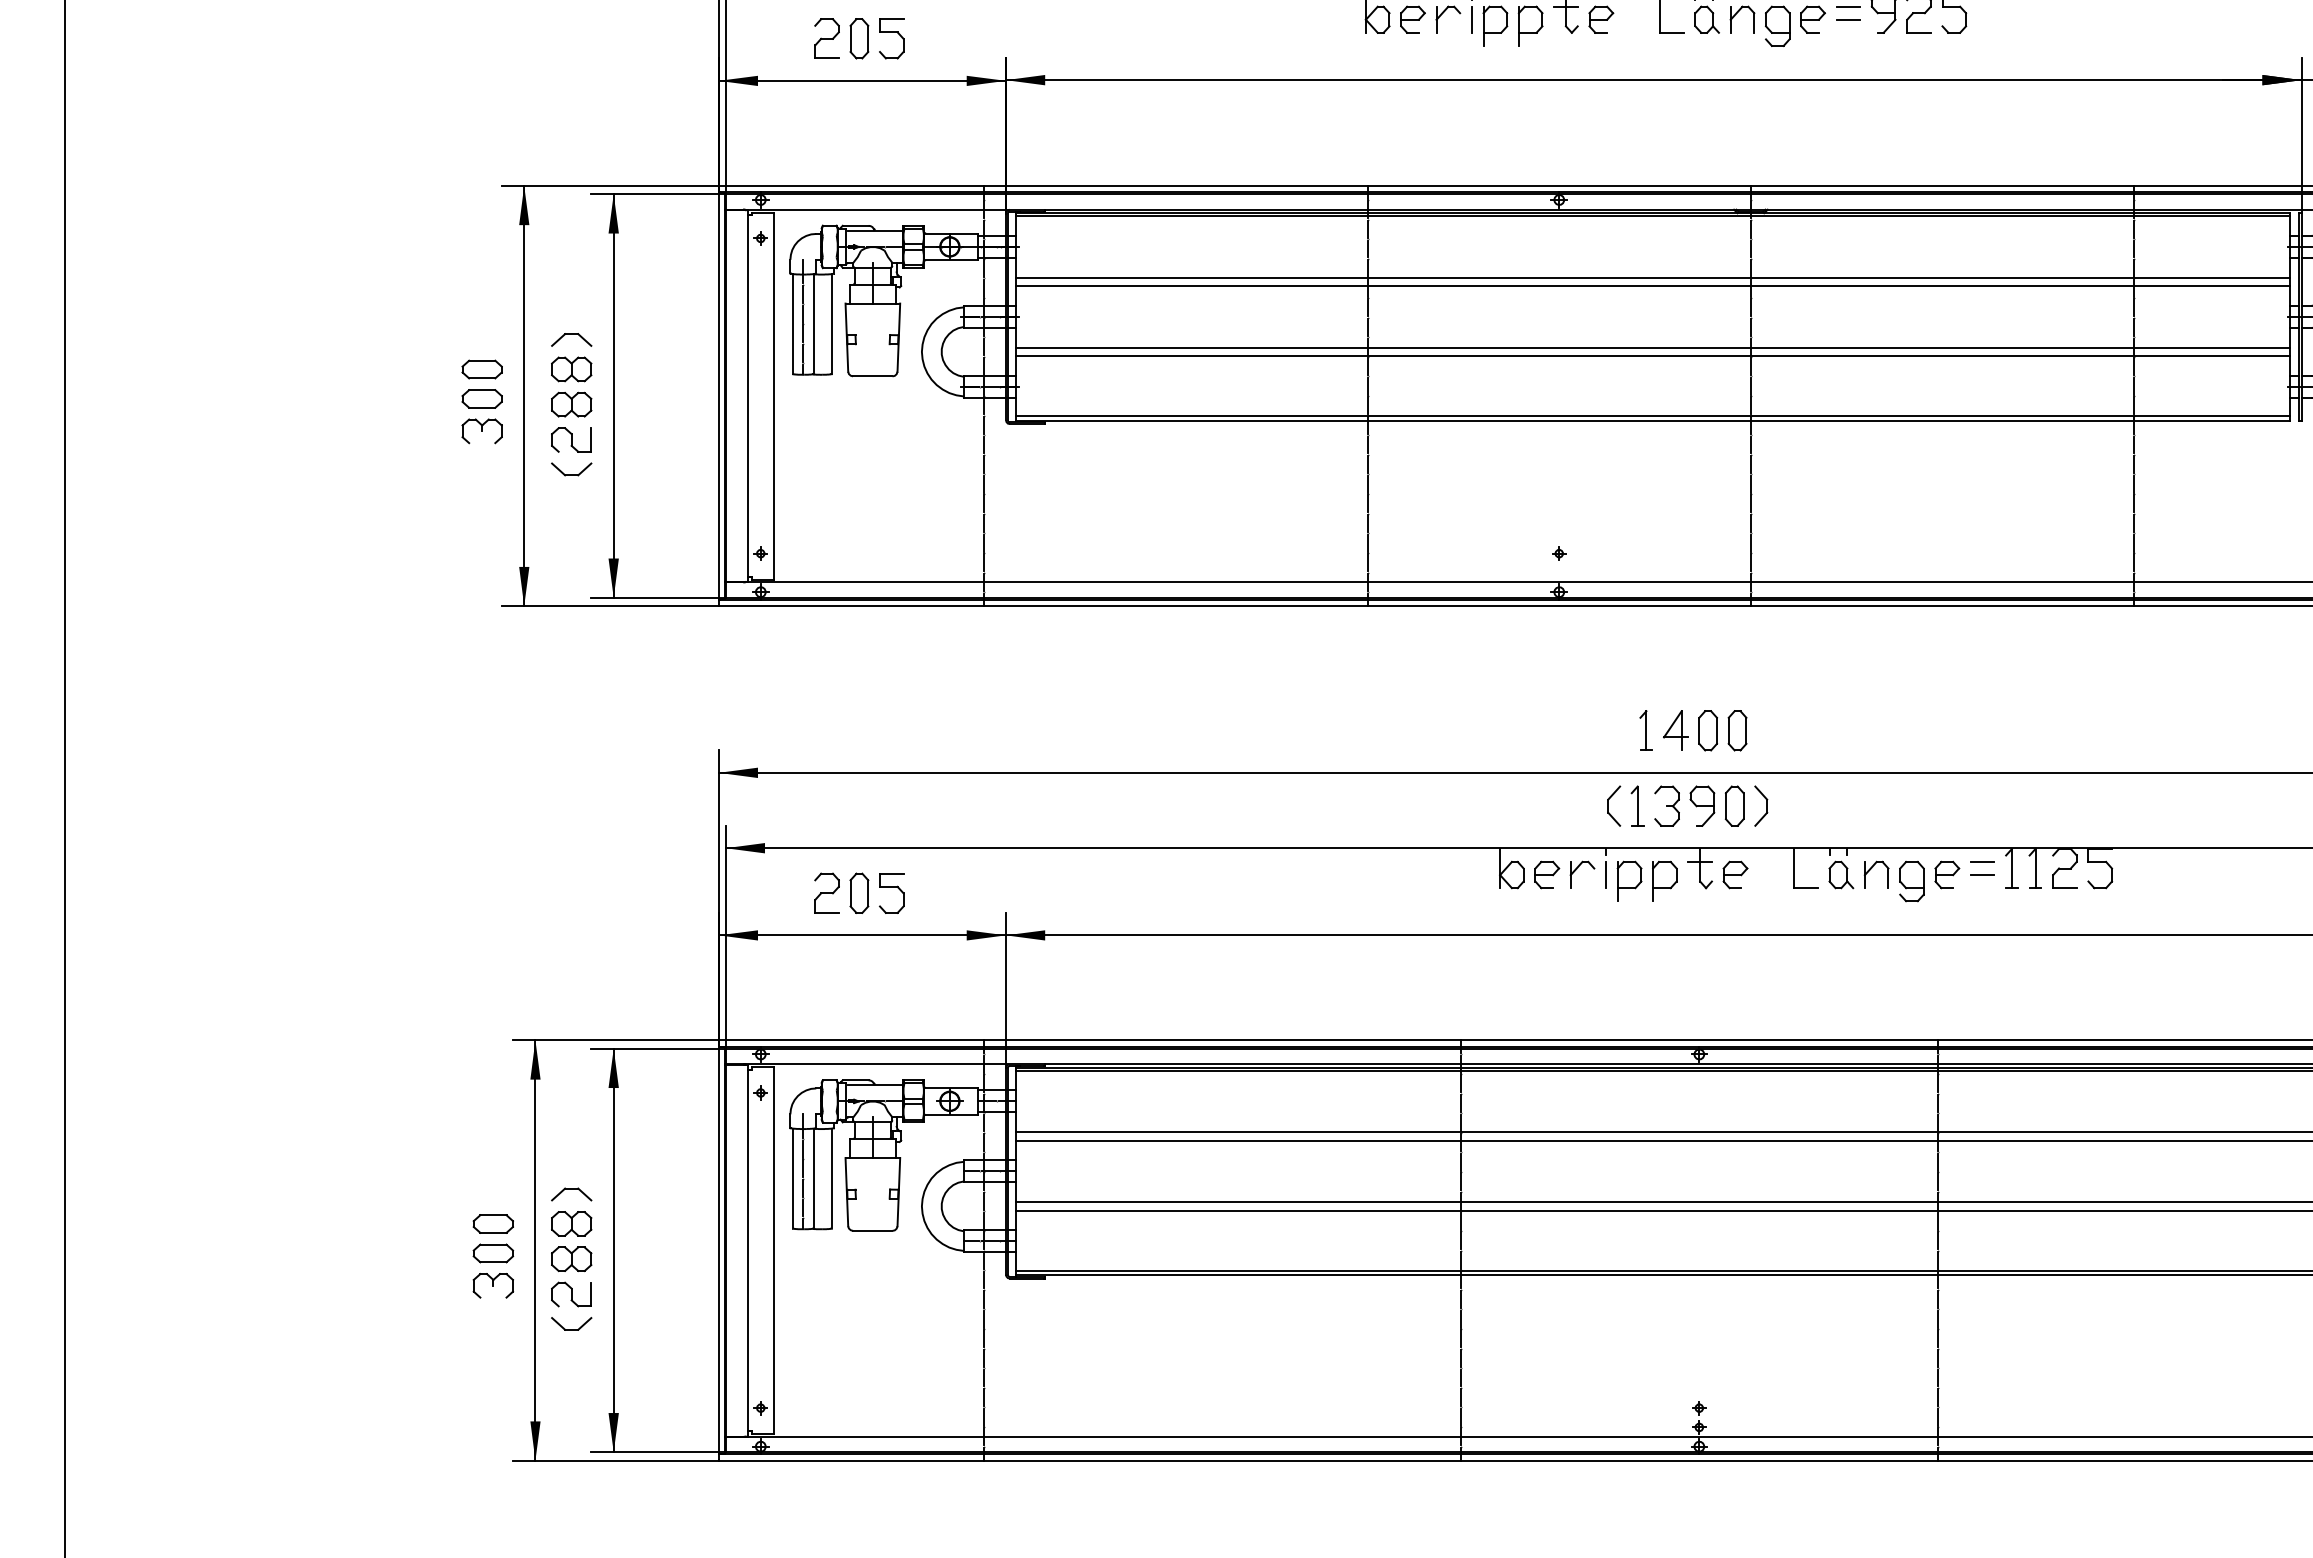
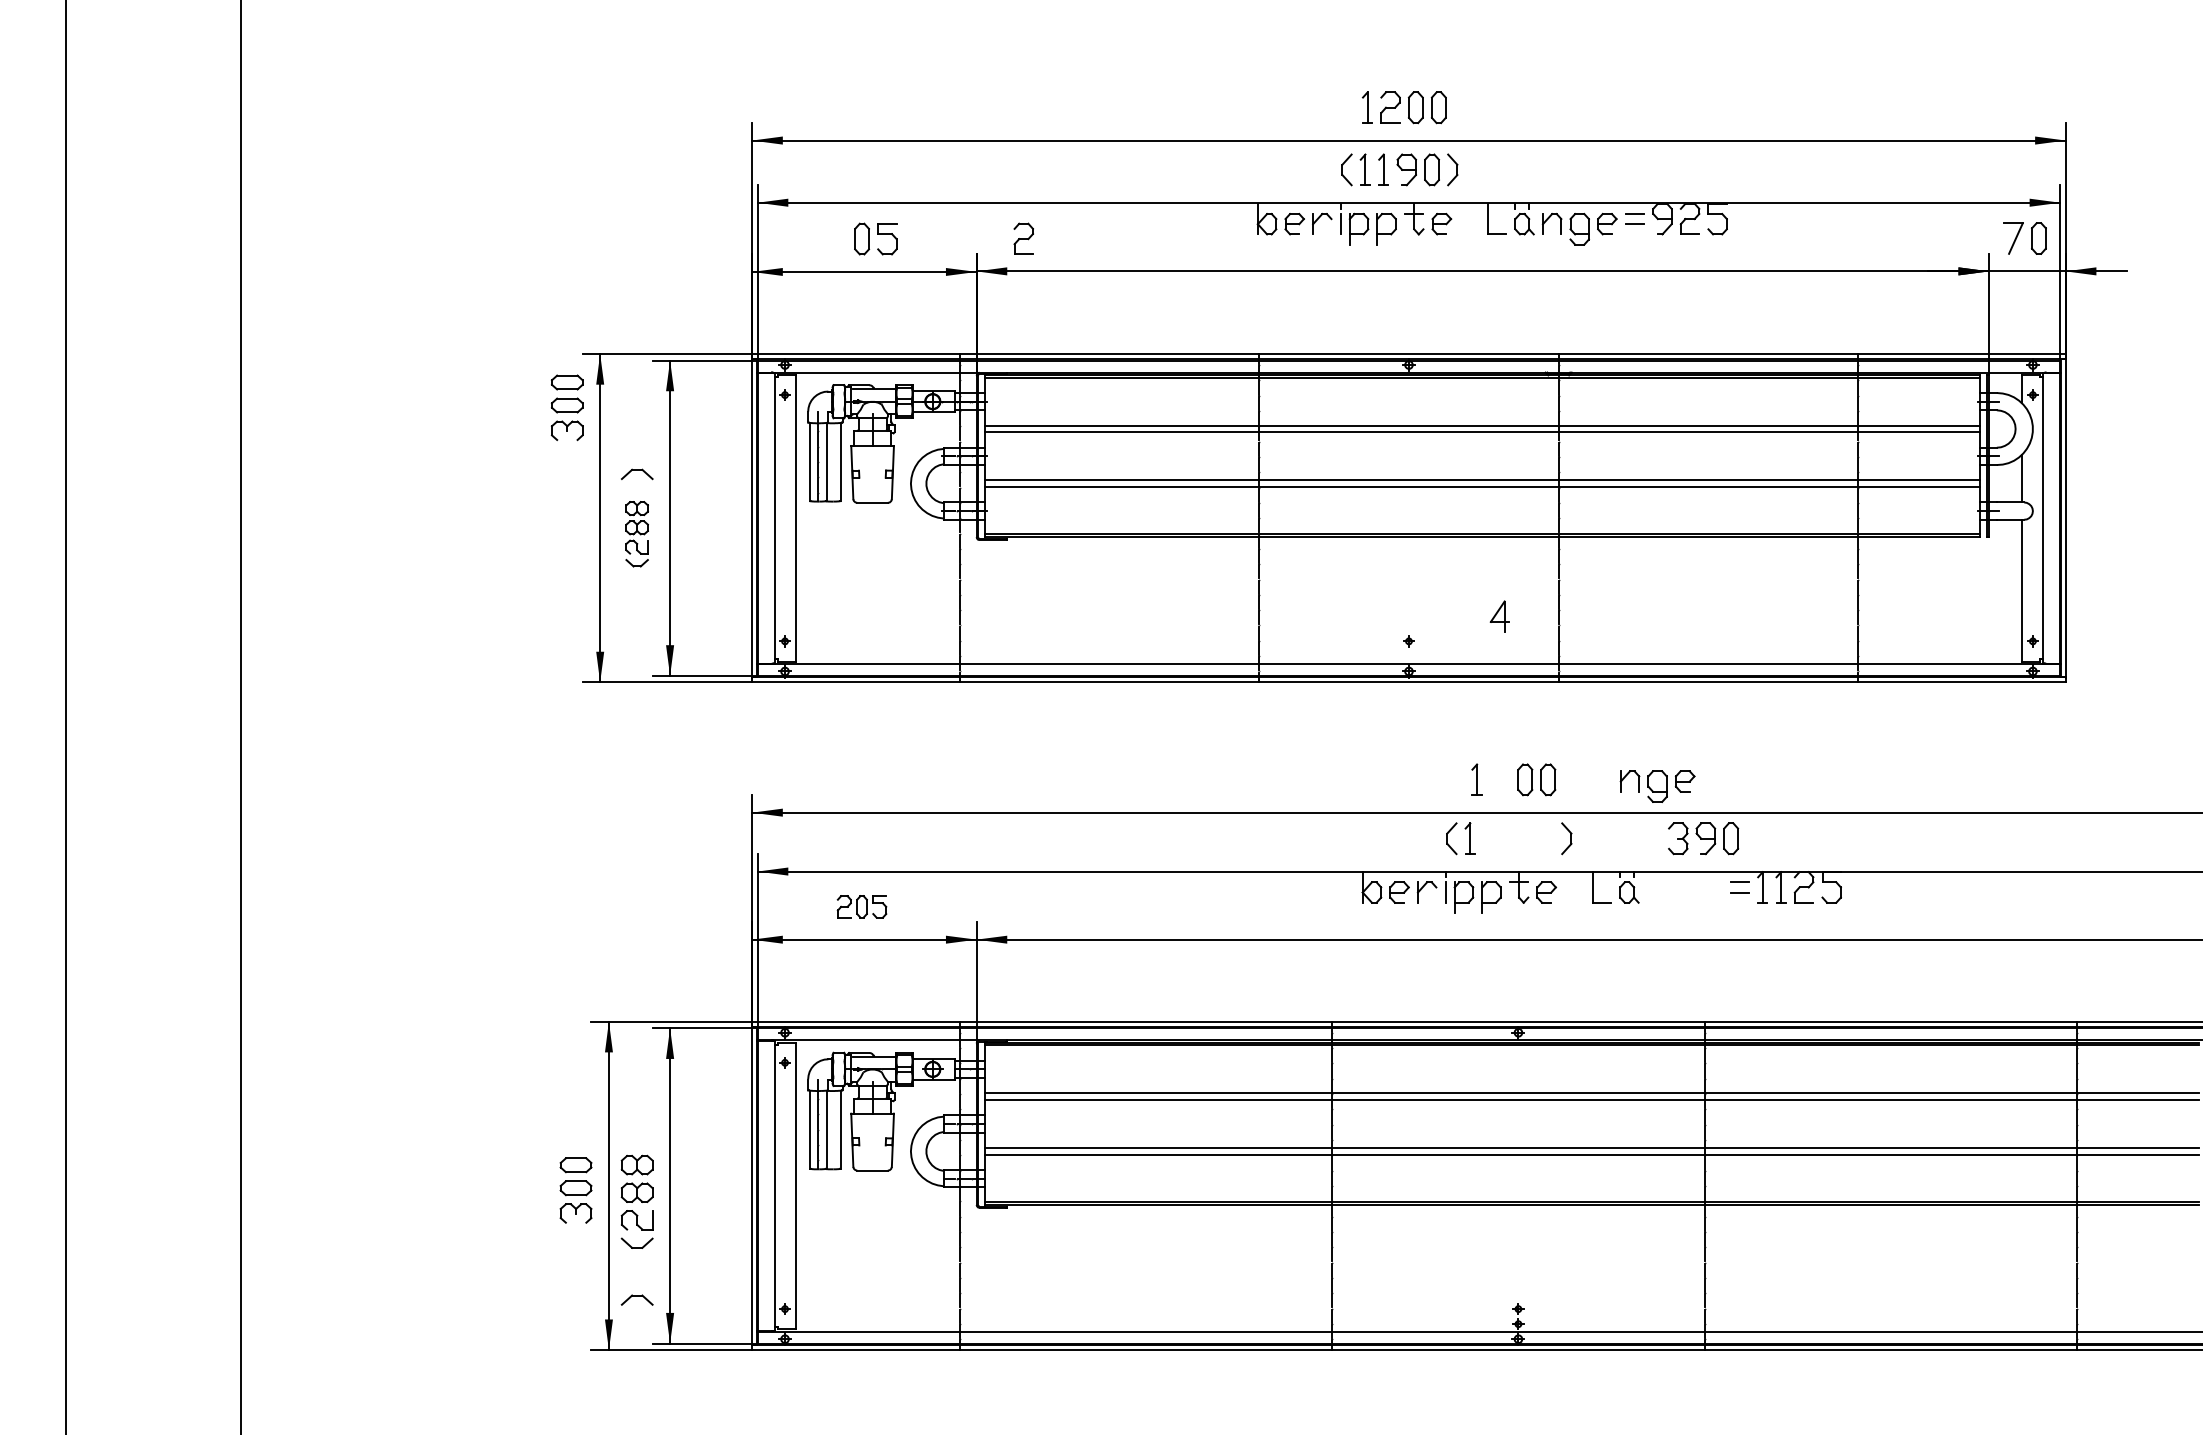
part: (826, 38) -> (1023, 238), moved
part: (481, 401) -> (566, 407), moved
part: (570, 416) -> (636, 534), size x0.7
part: (1675, 730) -> (1499, 616), moved
part: (1699, 805) -> (1703, 838), moved
part: (1911, 881) -> (1657, 786), moved
part: (858, 892) -> (861, 906), size x0.7
part: (570, 1193) -> (636, 1299), moved

